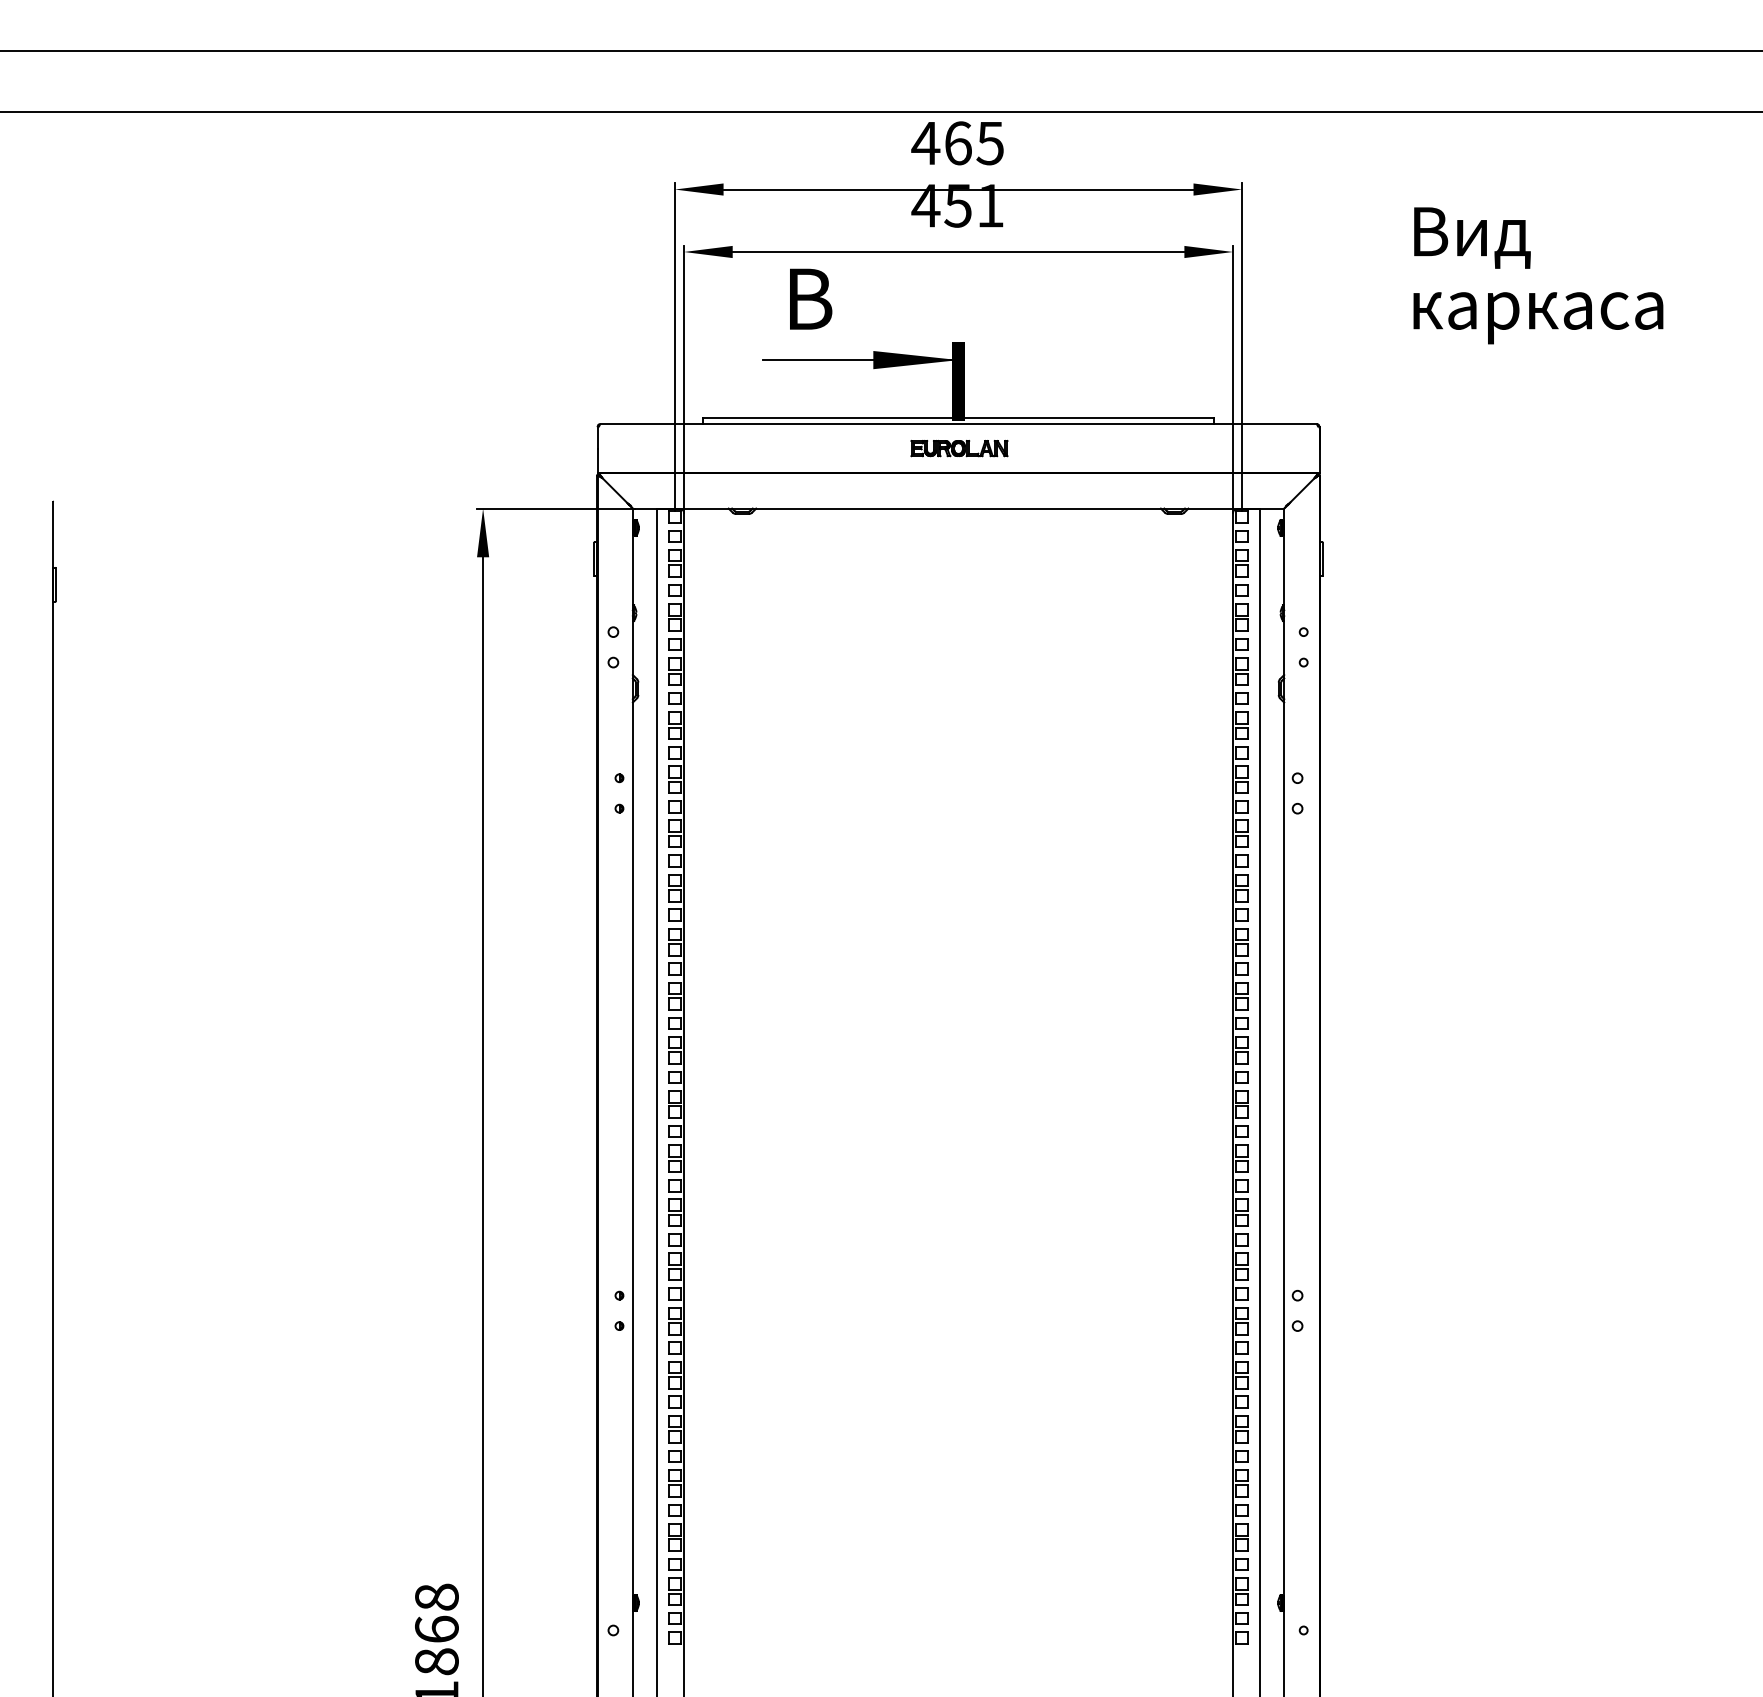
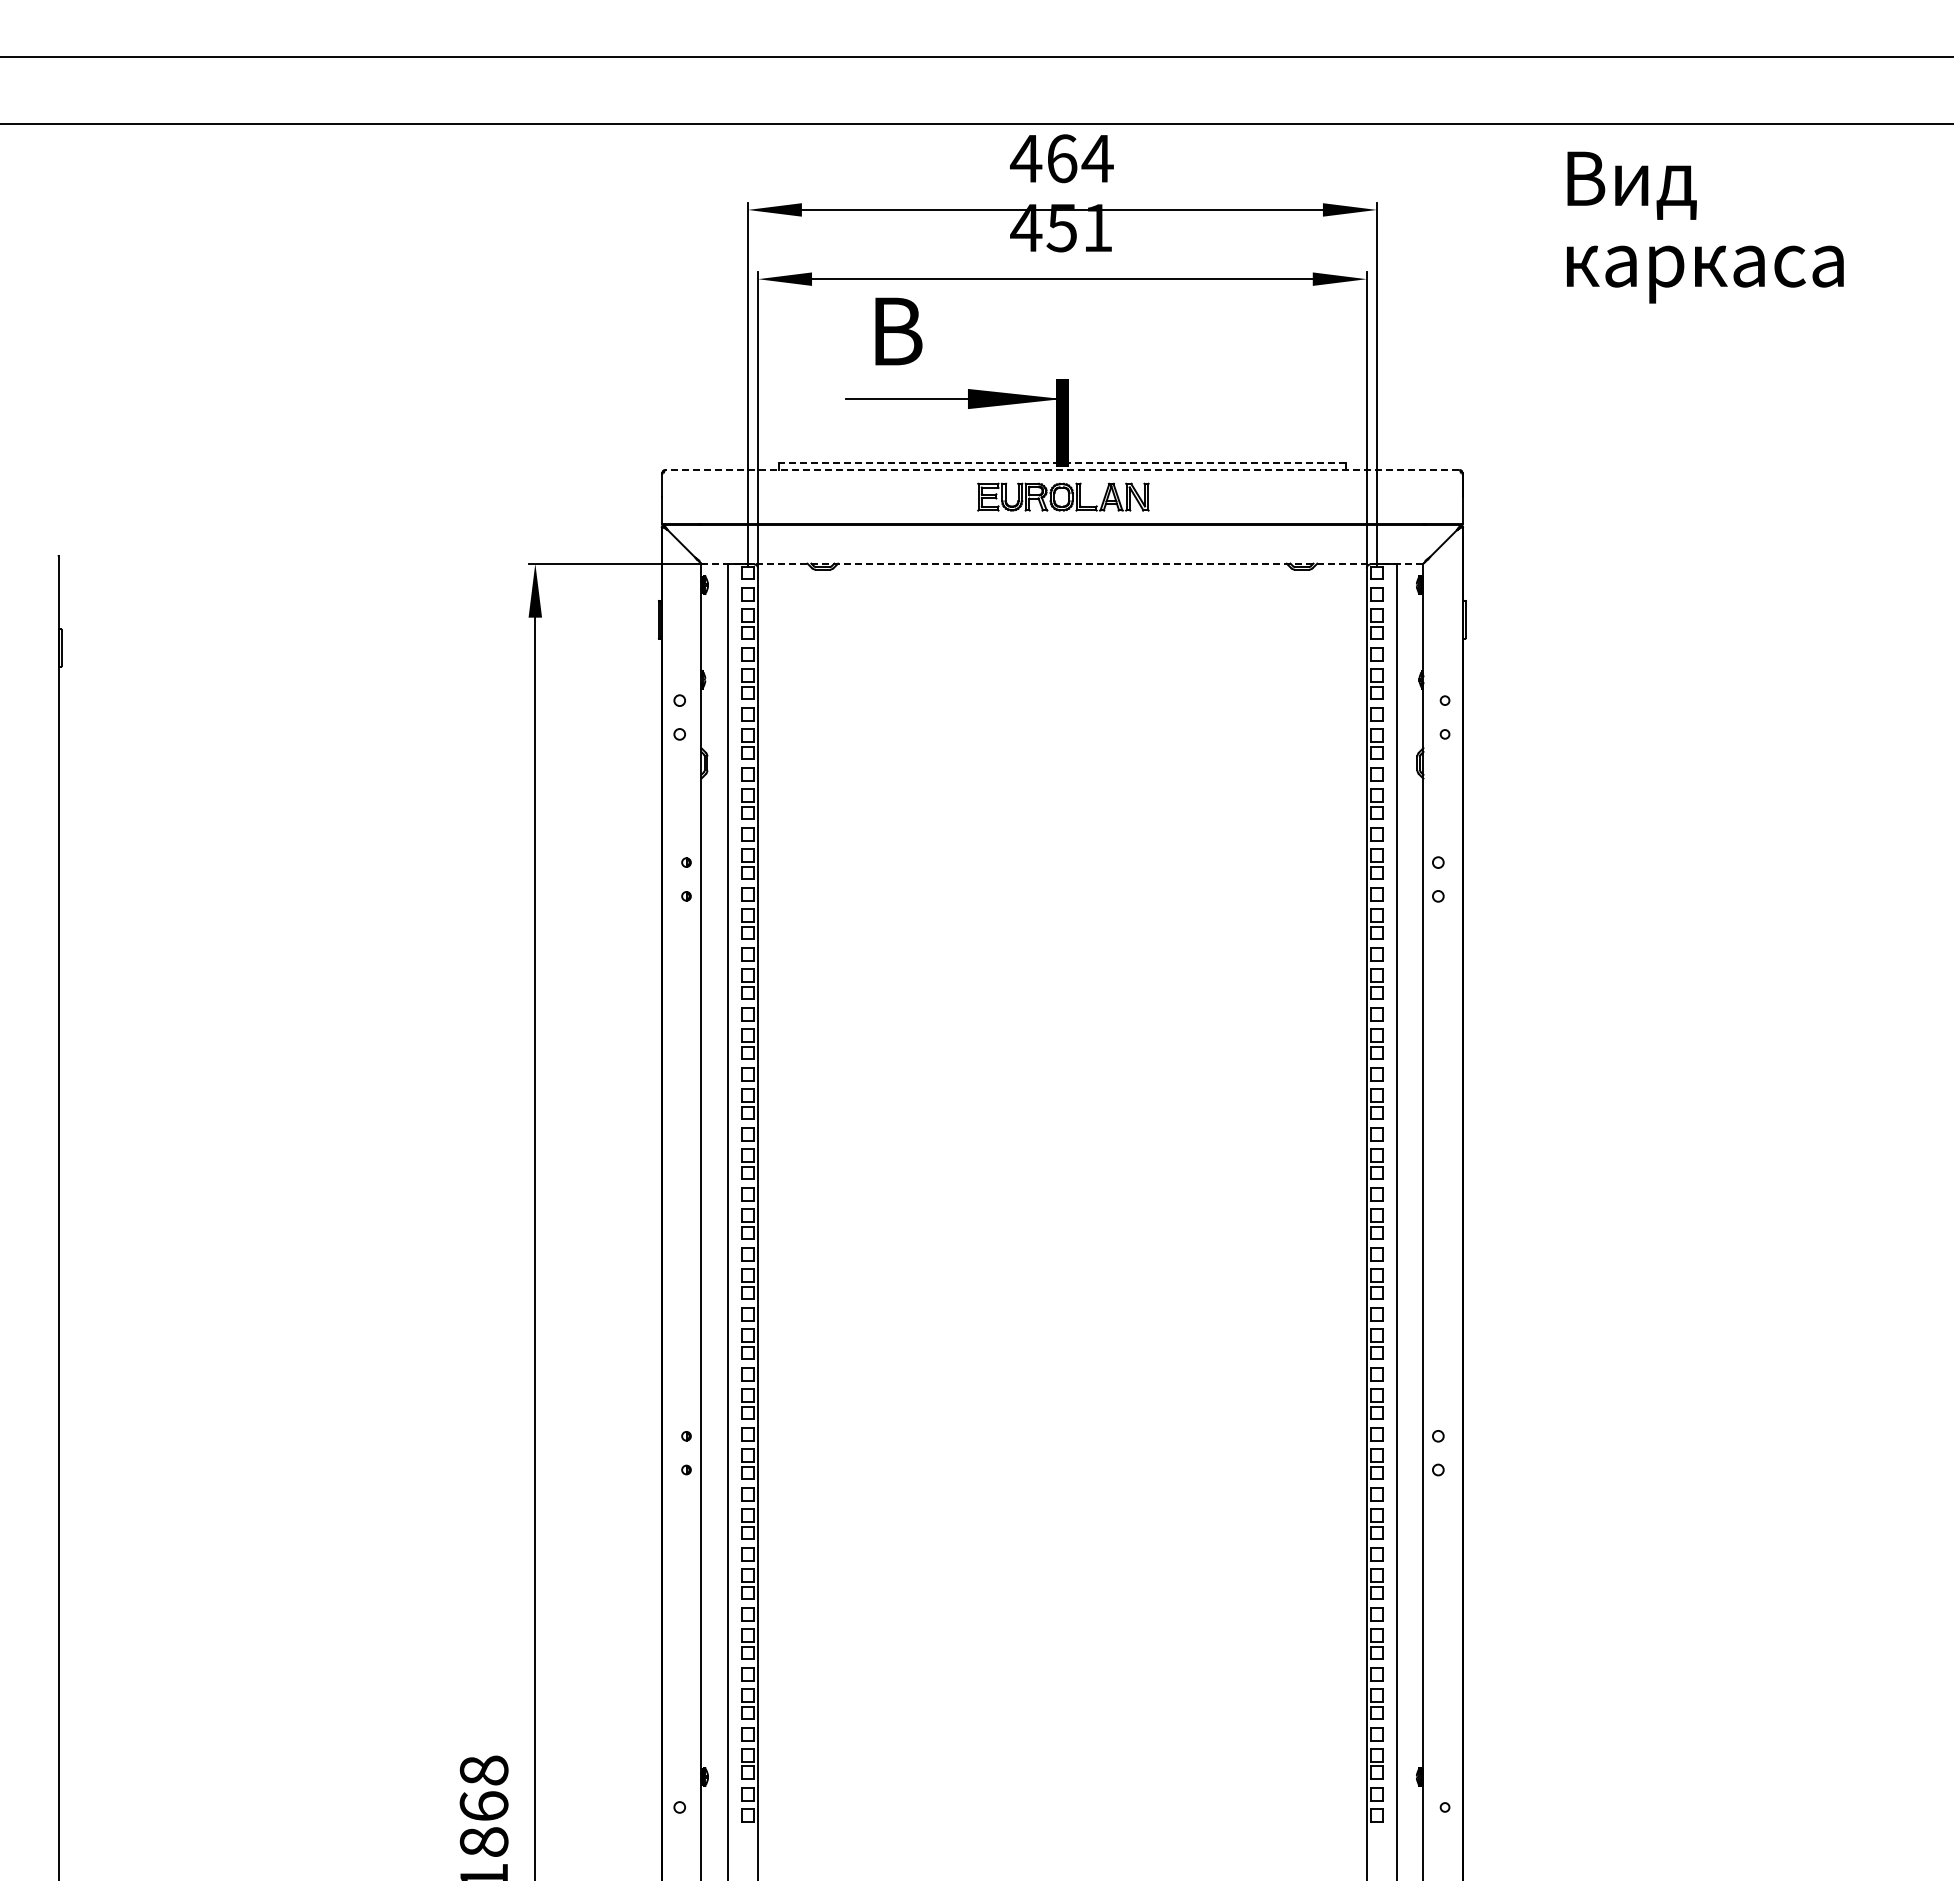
text: (990, 144) -> (1097, 159), 465 -> 464
text: (1538, 275) -> (1705, 227), moved
line: (957, 418) -> (1061, 463), solid -> dashed
line: (958, 424) -> (1062, 470), solid -> dashed
part: (959, 448) -> (1063, 496), size x1.6
line: (957, 508) -> (1061, 563), solid -> dashed

